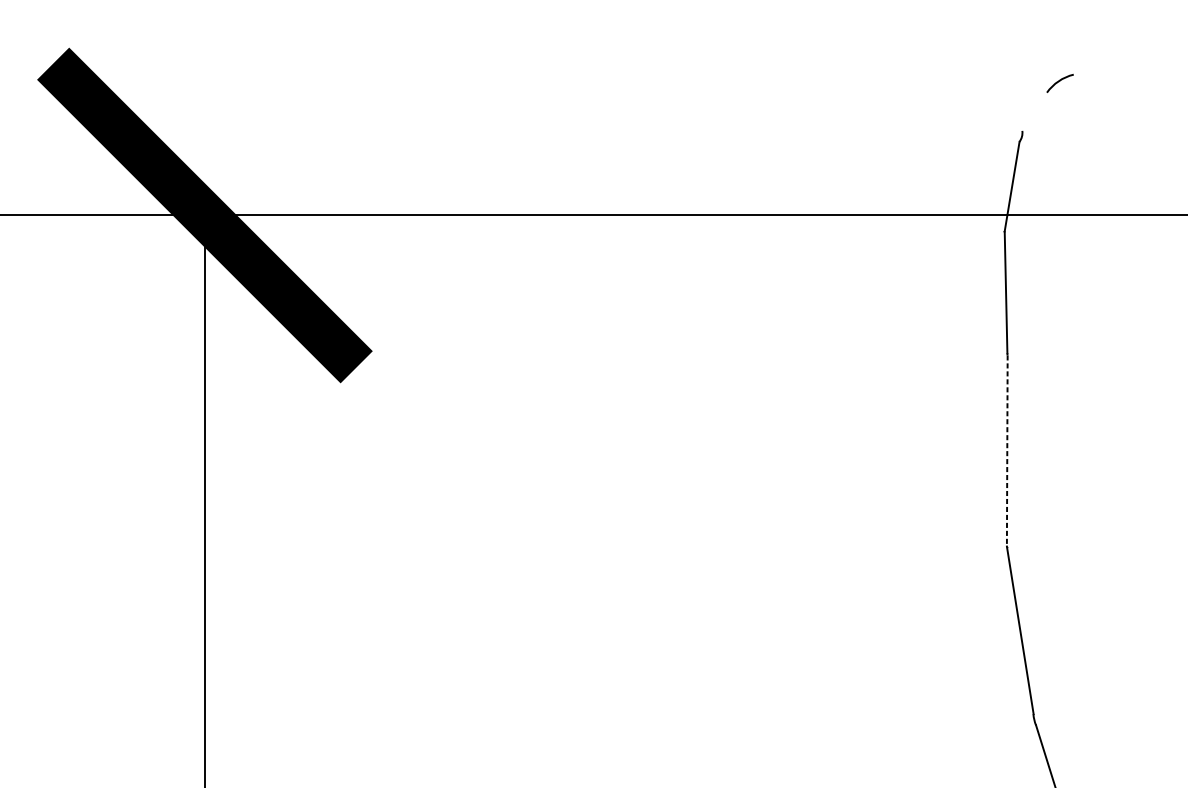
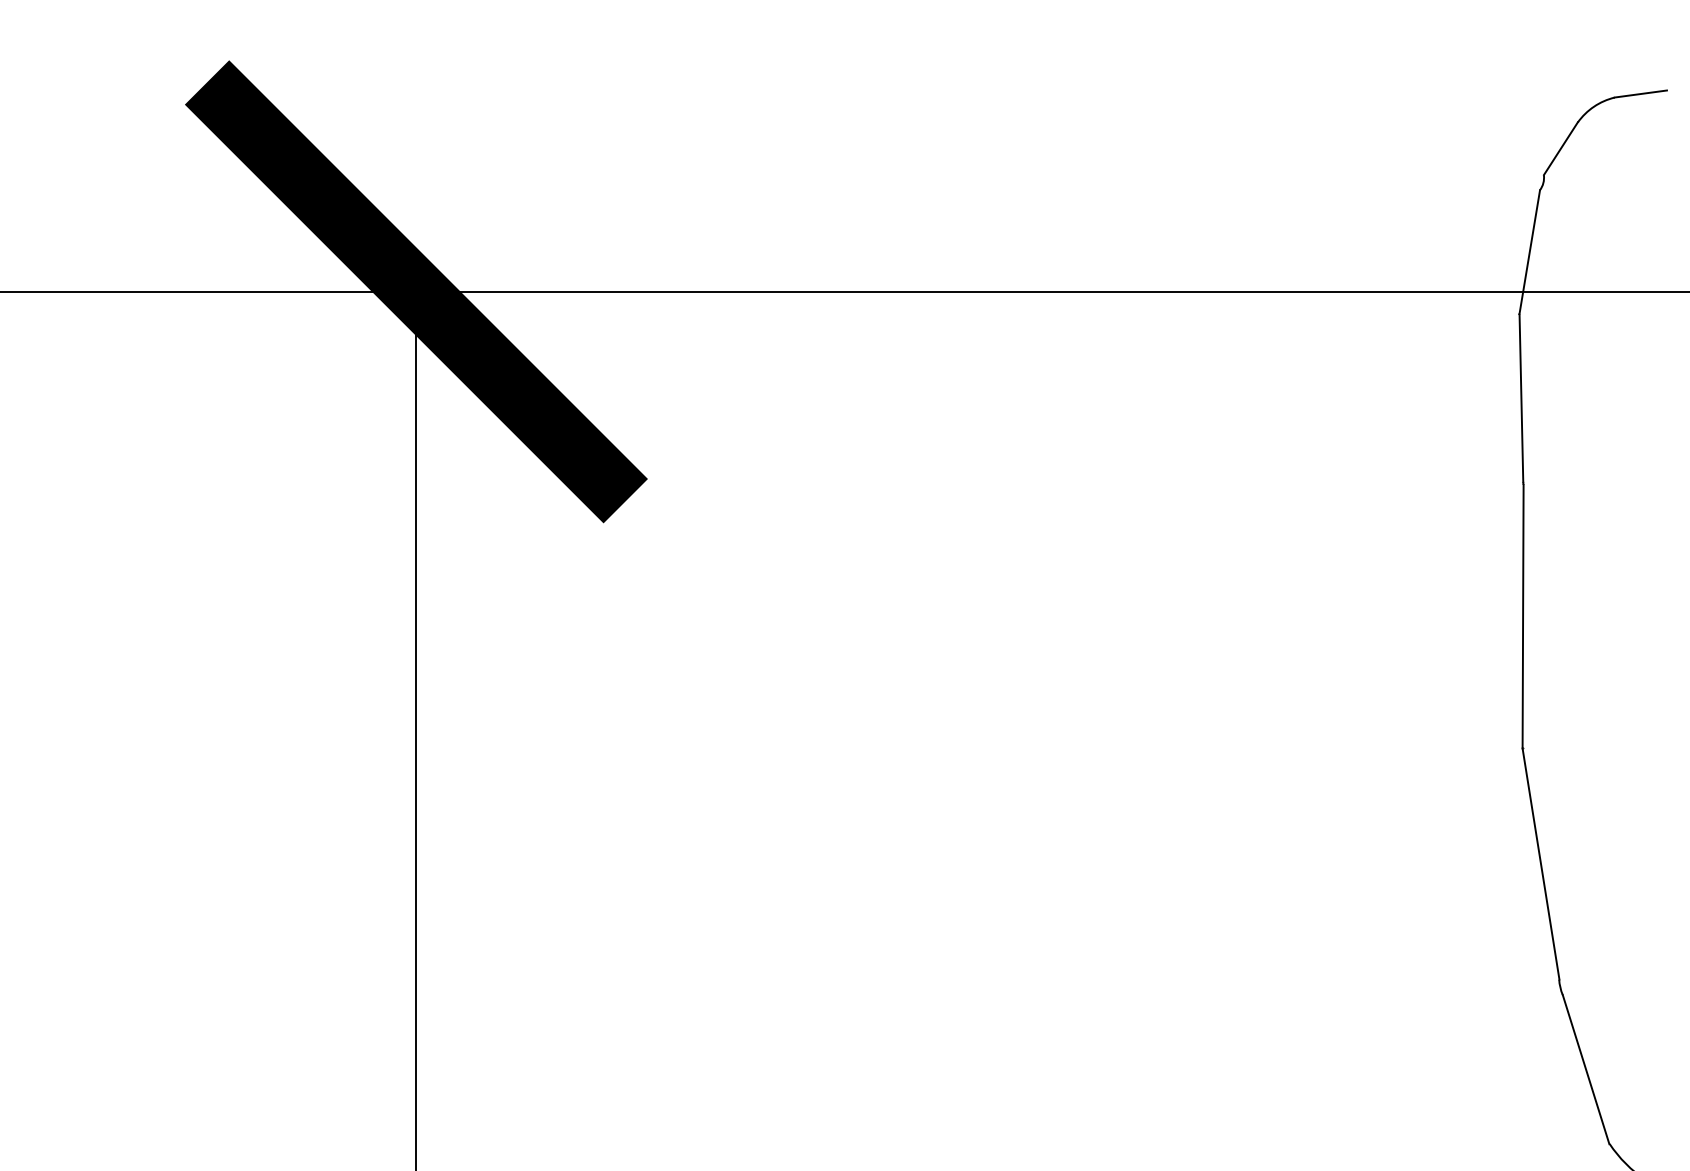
line: (1092, 71) -> (1640, 93), added
line: (1034, 111) -> (1560, 148), added
line: (1007, 450) -> (1523, 616), dashed -> solid

